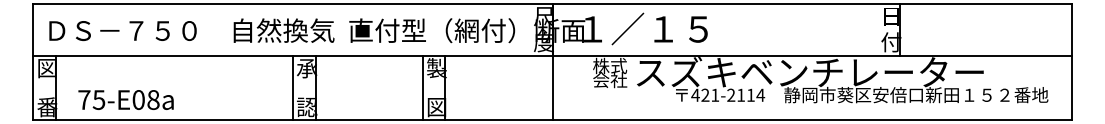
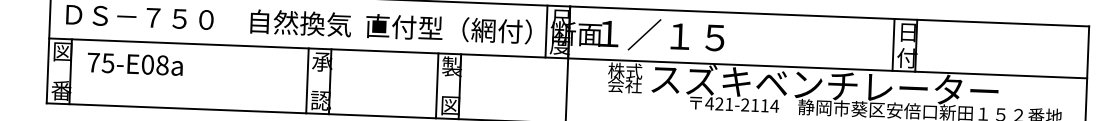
line: (529, 29) -> (546, 31), added
line: (877, 29) -> (893, 44), added
text: (125, 99) -> (134, 63), moved

